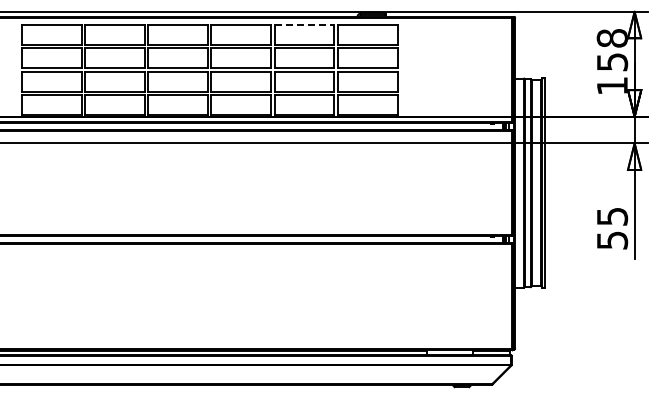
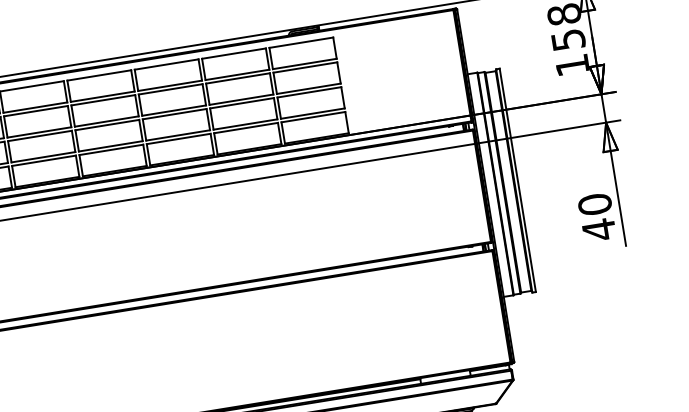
line: (304, 25) -> (234, 54), dashed -> solid
text: (612, 228) -> (597, 217), 55 -> 40

